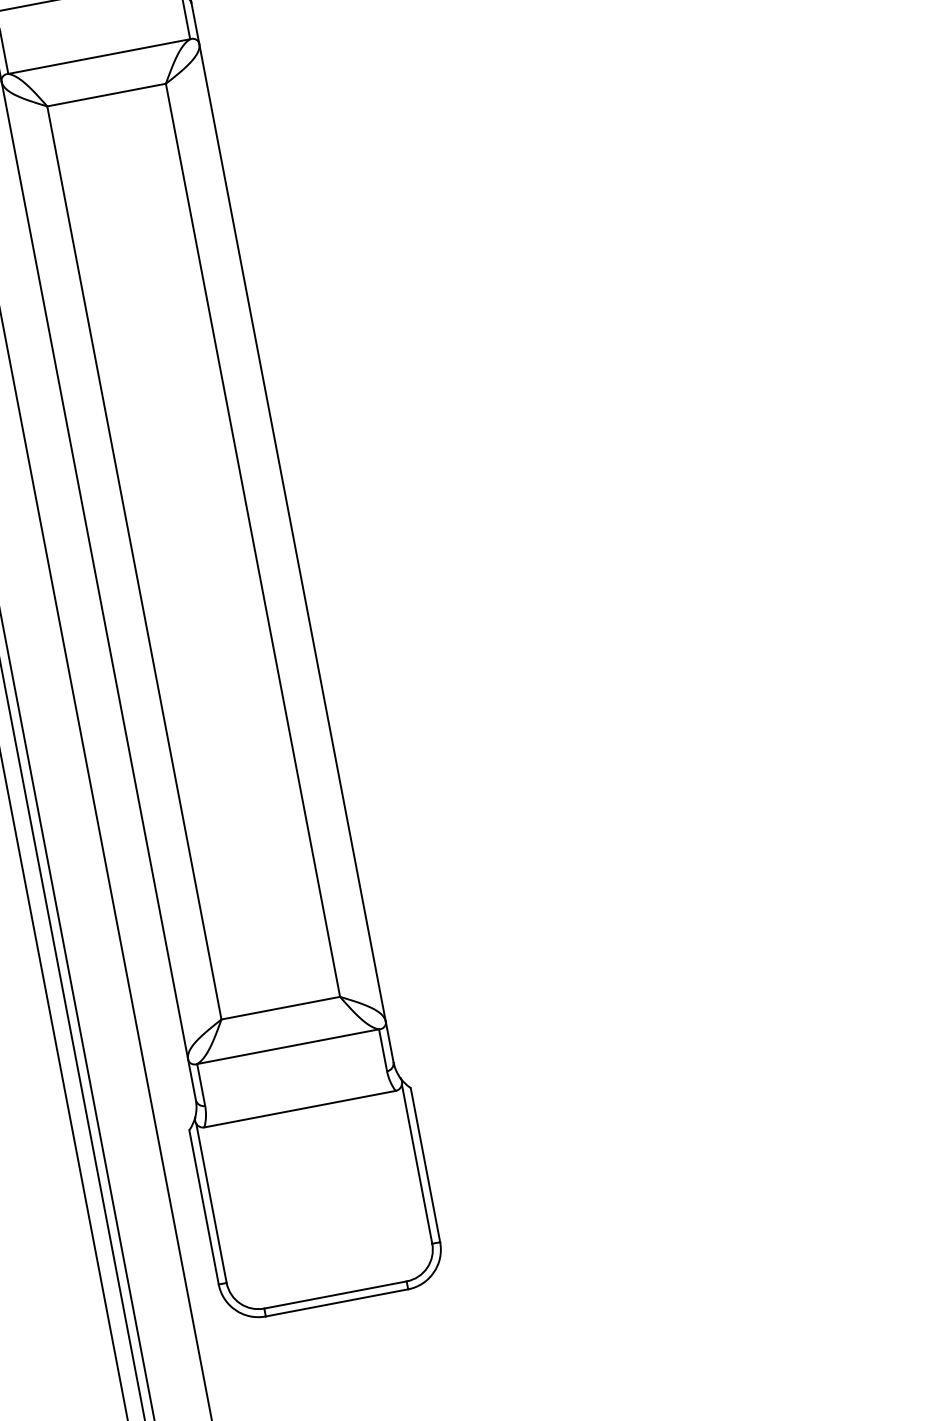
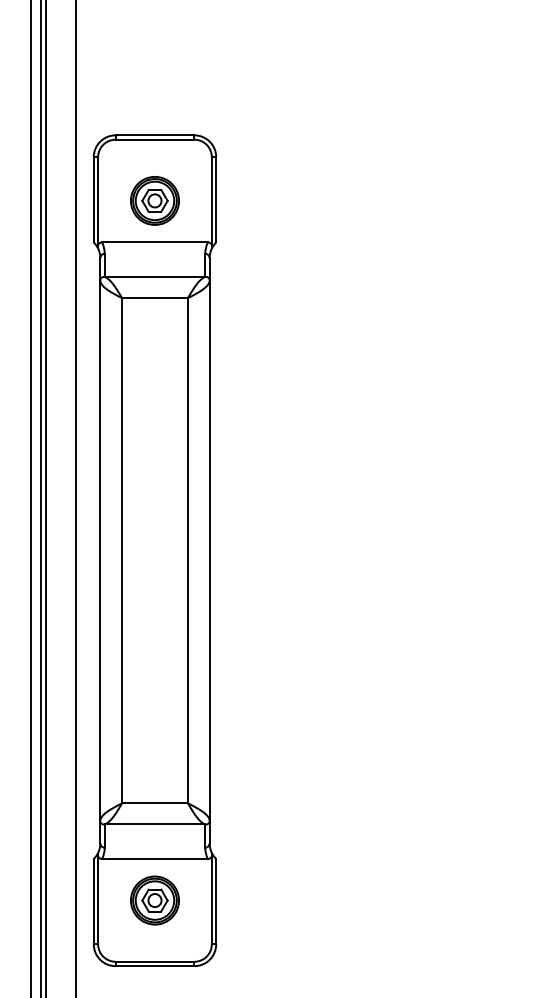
part: (313, 1184) -> (154, 900), added

